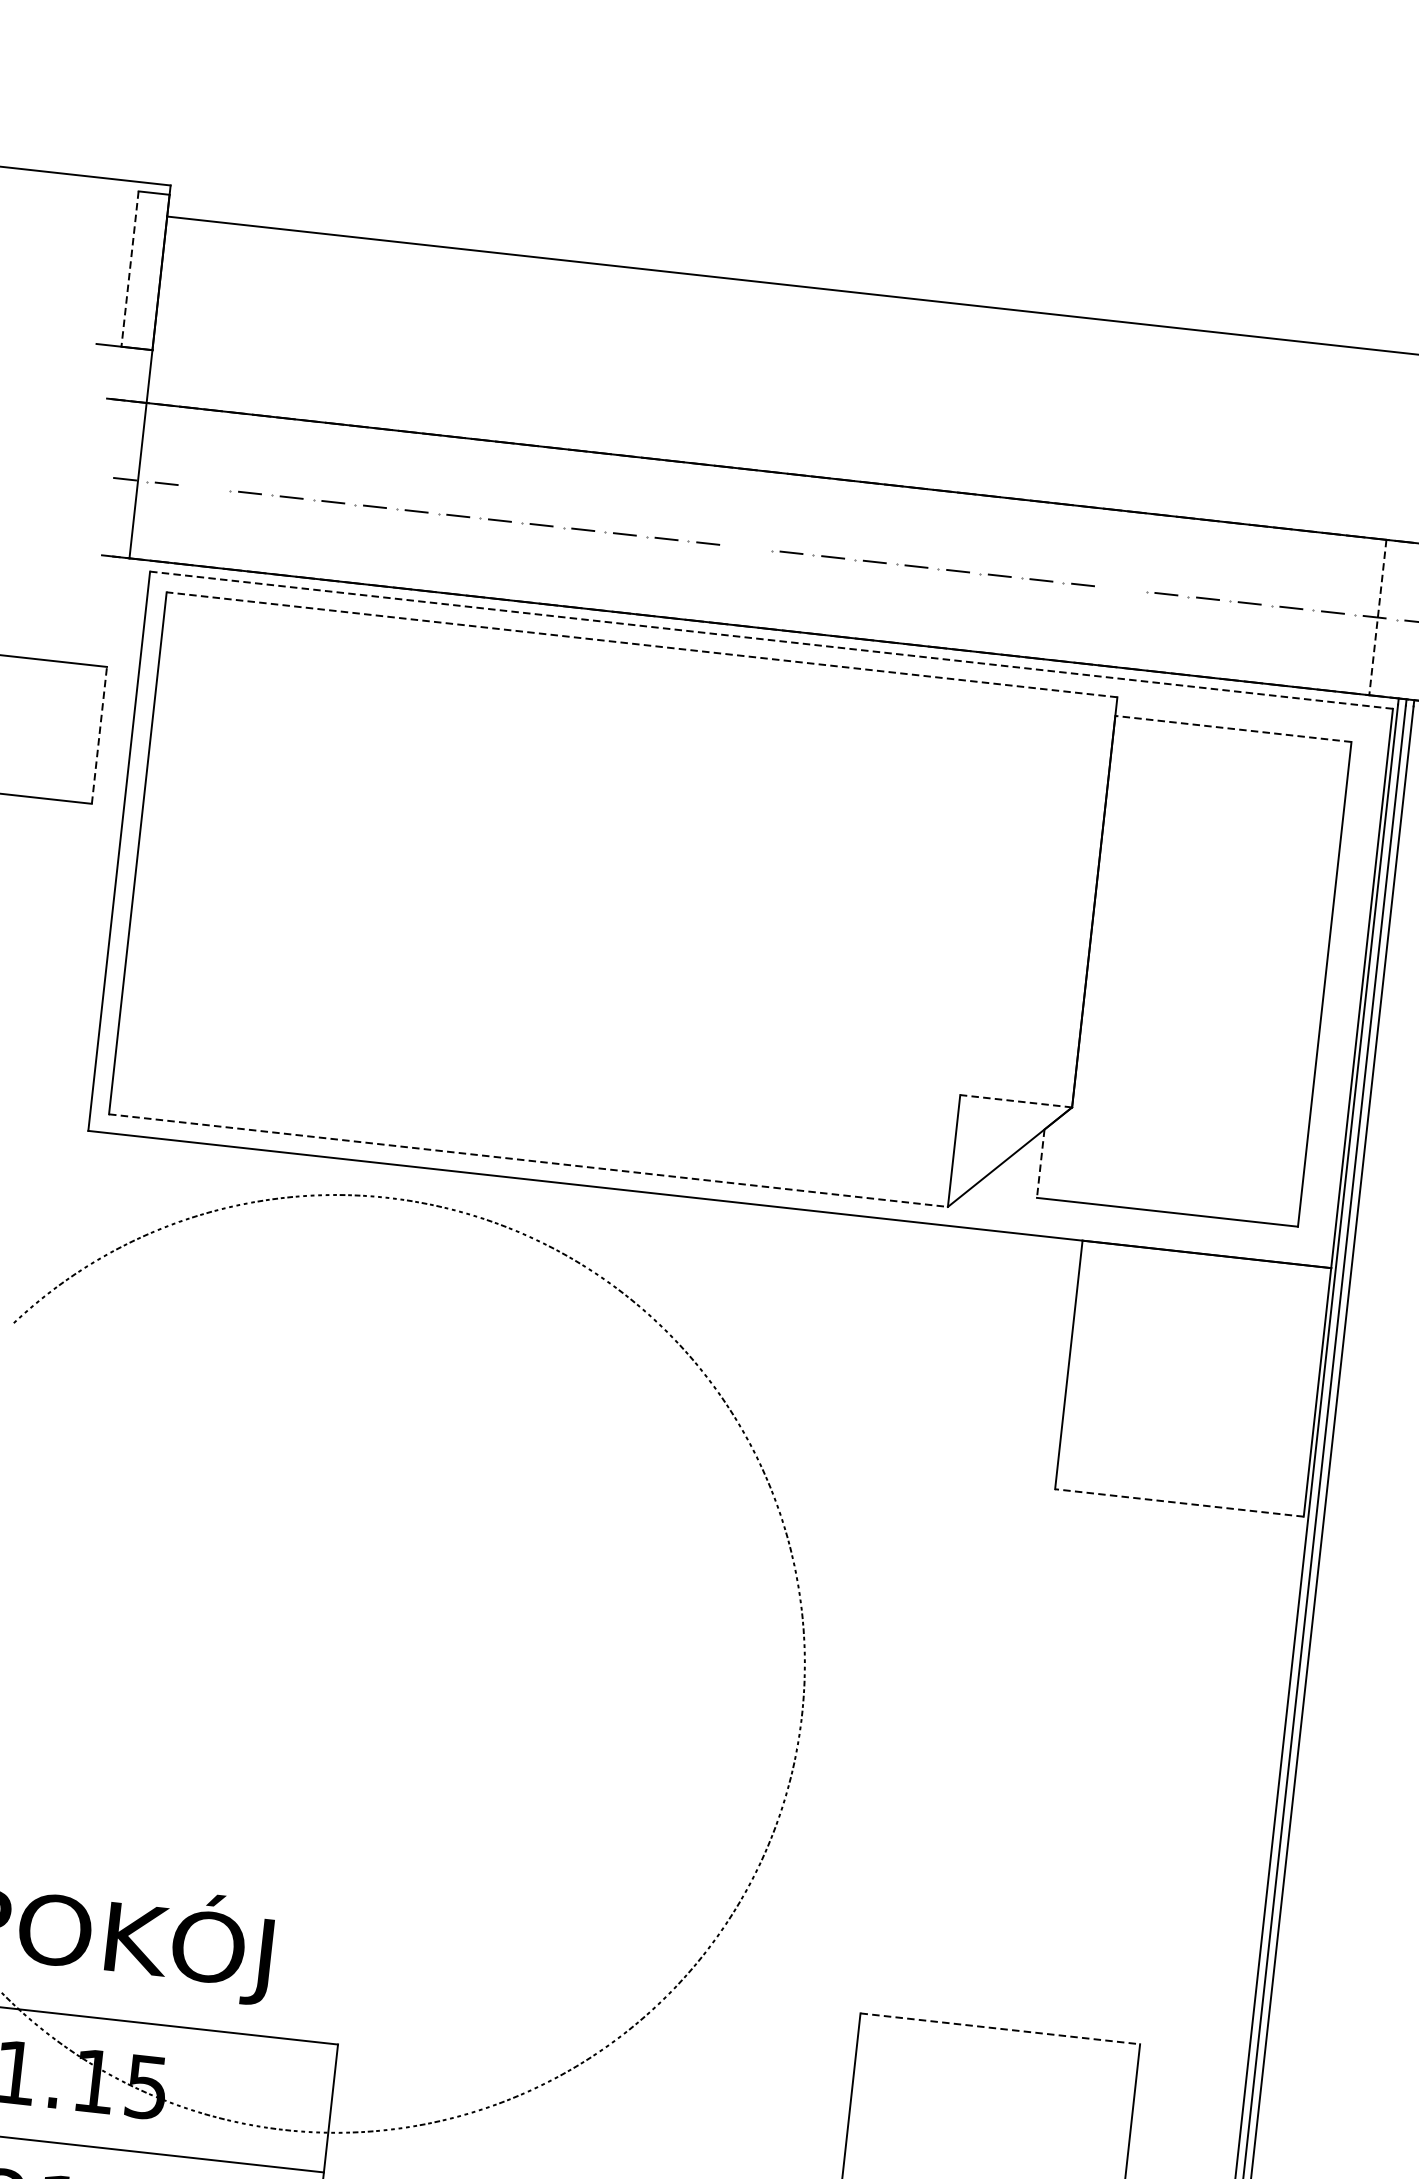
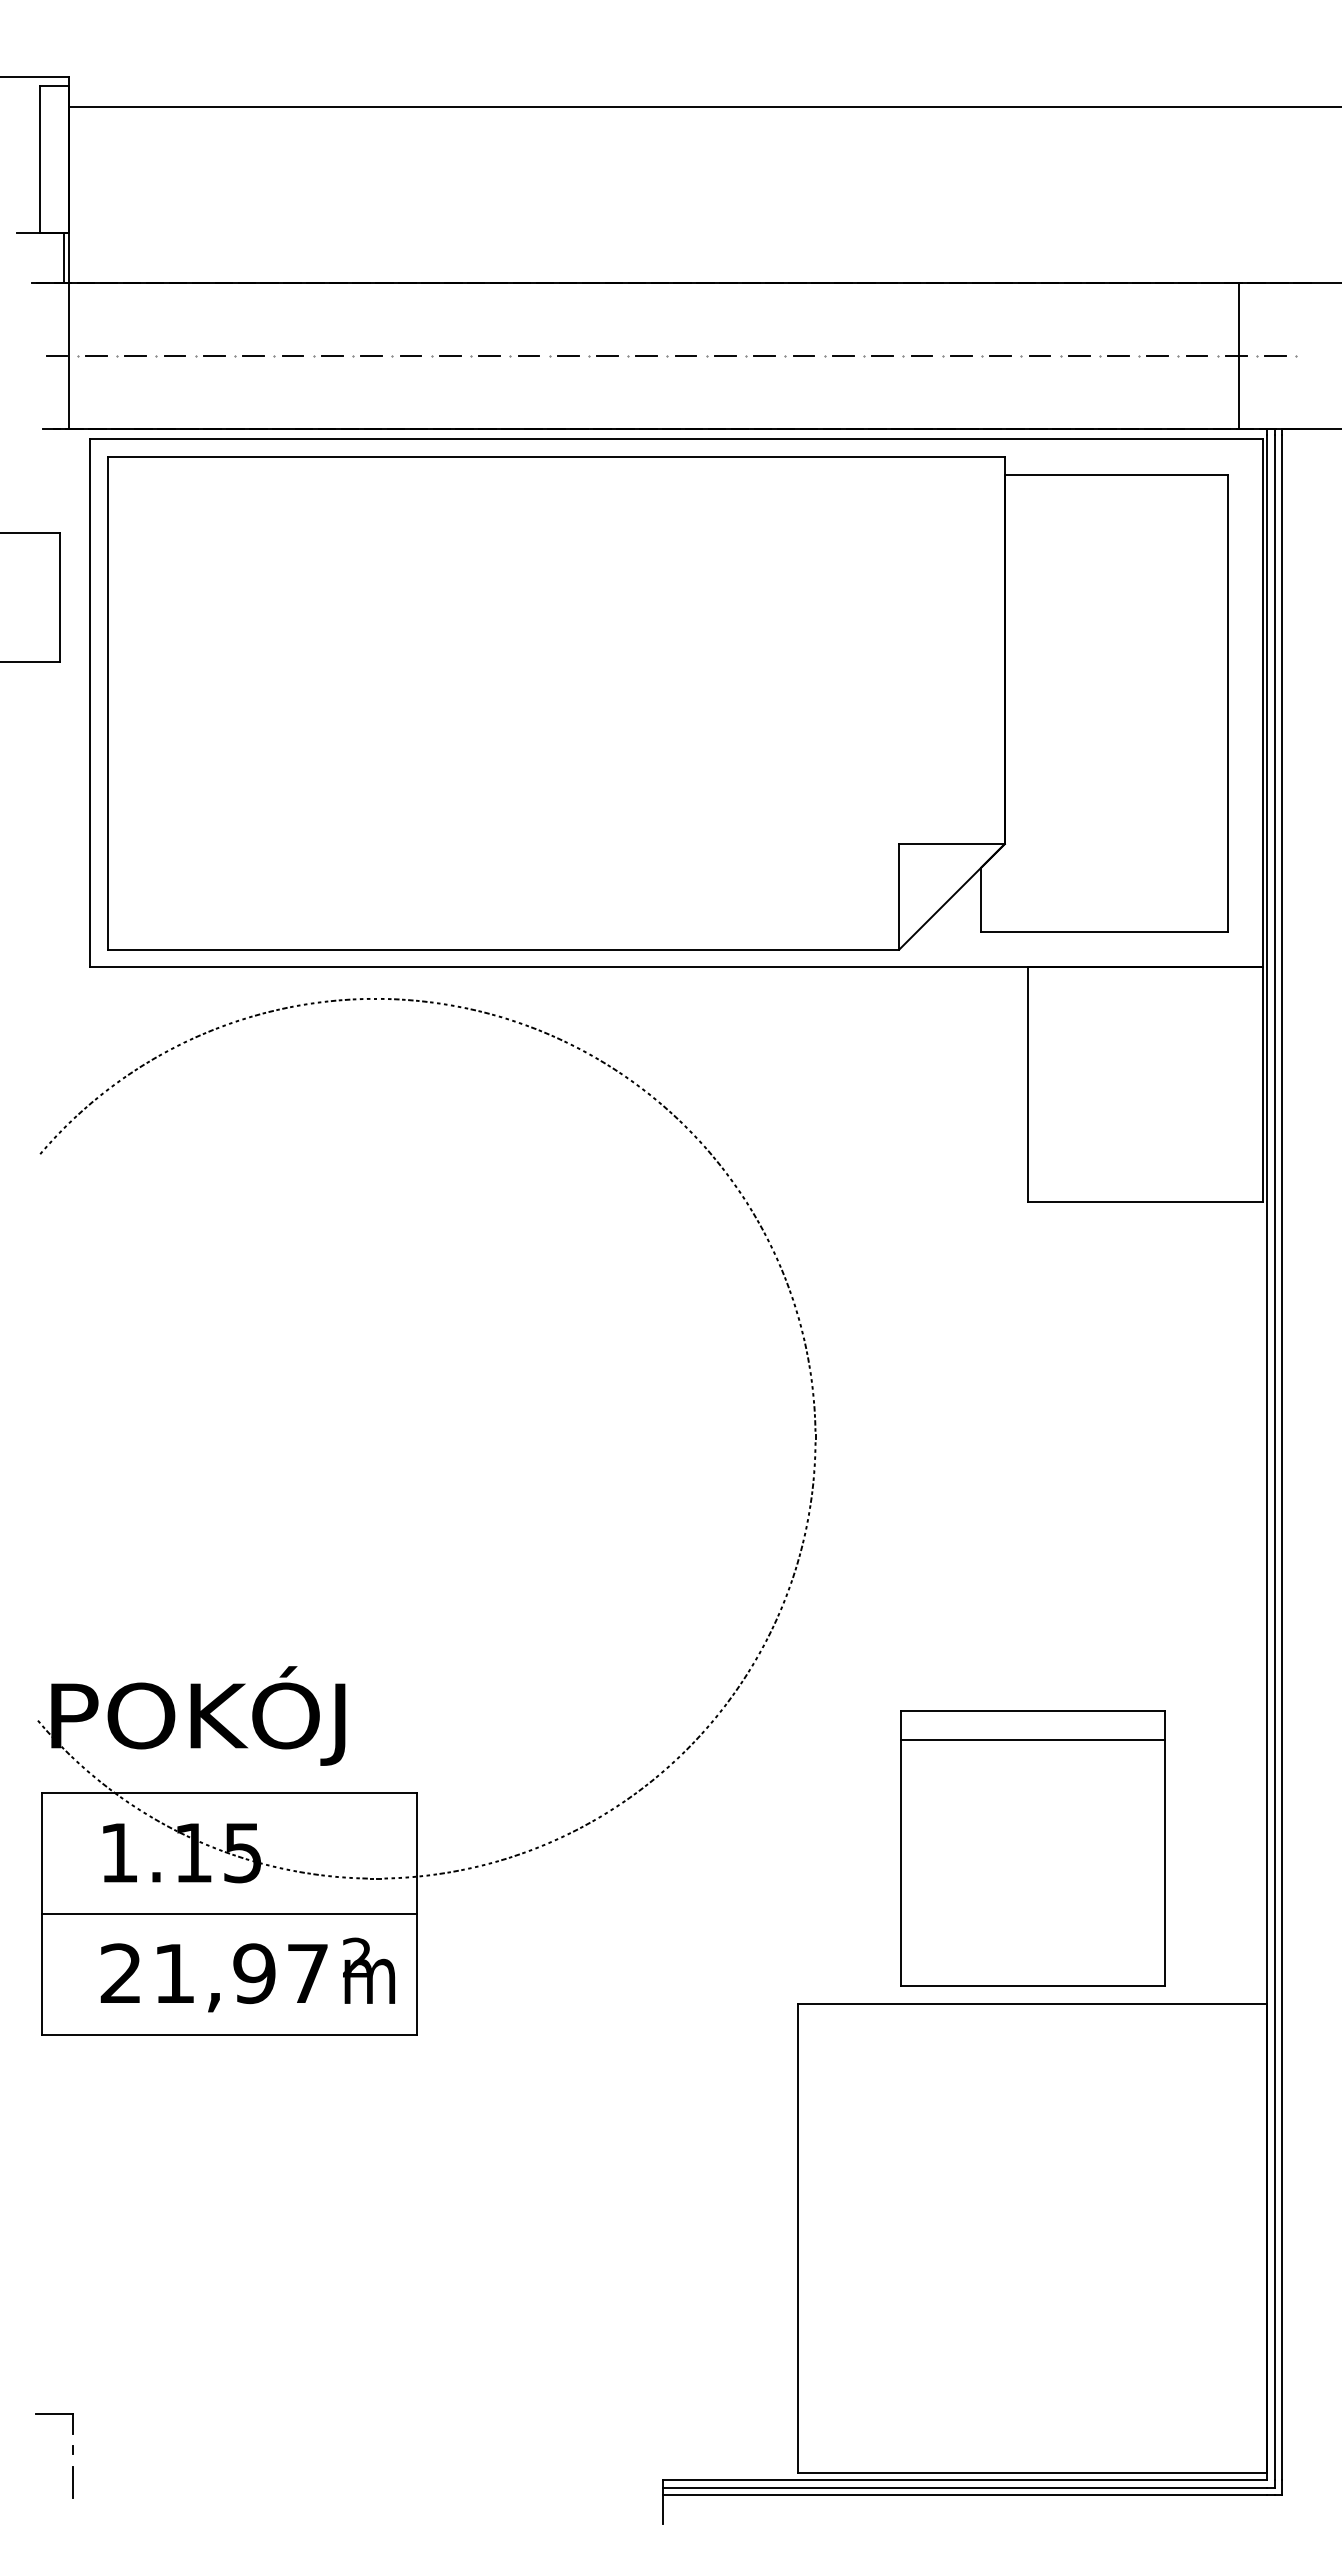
line: (130, 269) -> (40, 159), dashed -> solid
line: (143, 375) -> (63, 257), added
part: (203, 488) -> (131, 356), added
part: (745, 548) -> (642, 356), added
part: (1120, 589) -> (996, 356), added
line: (1377, 618) -> (1239, 356), dashed -> solid
line: (770, 640) -> (675, 439), dashed -> solid
line: (642, 645) -> (556, 457), dashed -> solid
line: (1232, 728) -> (1115, 474), dashed -> solid
line: (99, 735) -> (59, 597), dashed -> solid
line: (1016, 1101) -> (952, 844), dashed -> solid
line: (528, 1160) -> (503, 949), dashed -> solid
line: (1040, 1164) -> (981, 900), dashed -> solid
line: (1179, 1502) -> (1145, 1201), dashed -> solid
line: (1000, 2028) -> (1032, 1710), dashed -> solid
line: (996, 2059) -> (1032, 1739), added

